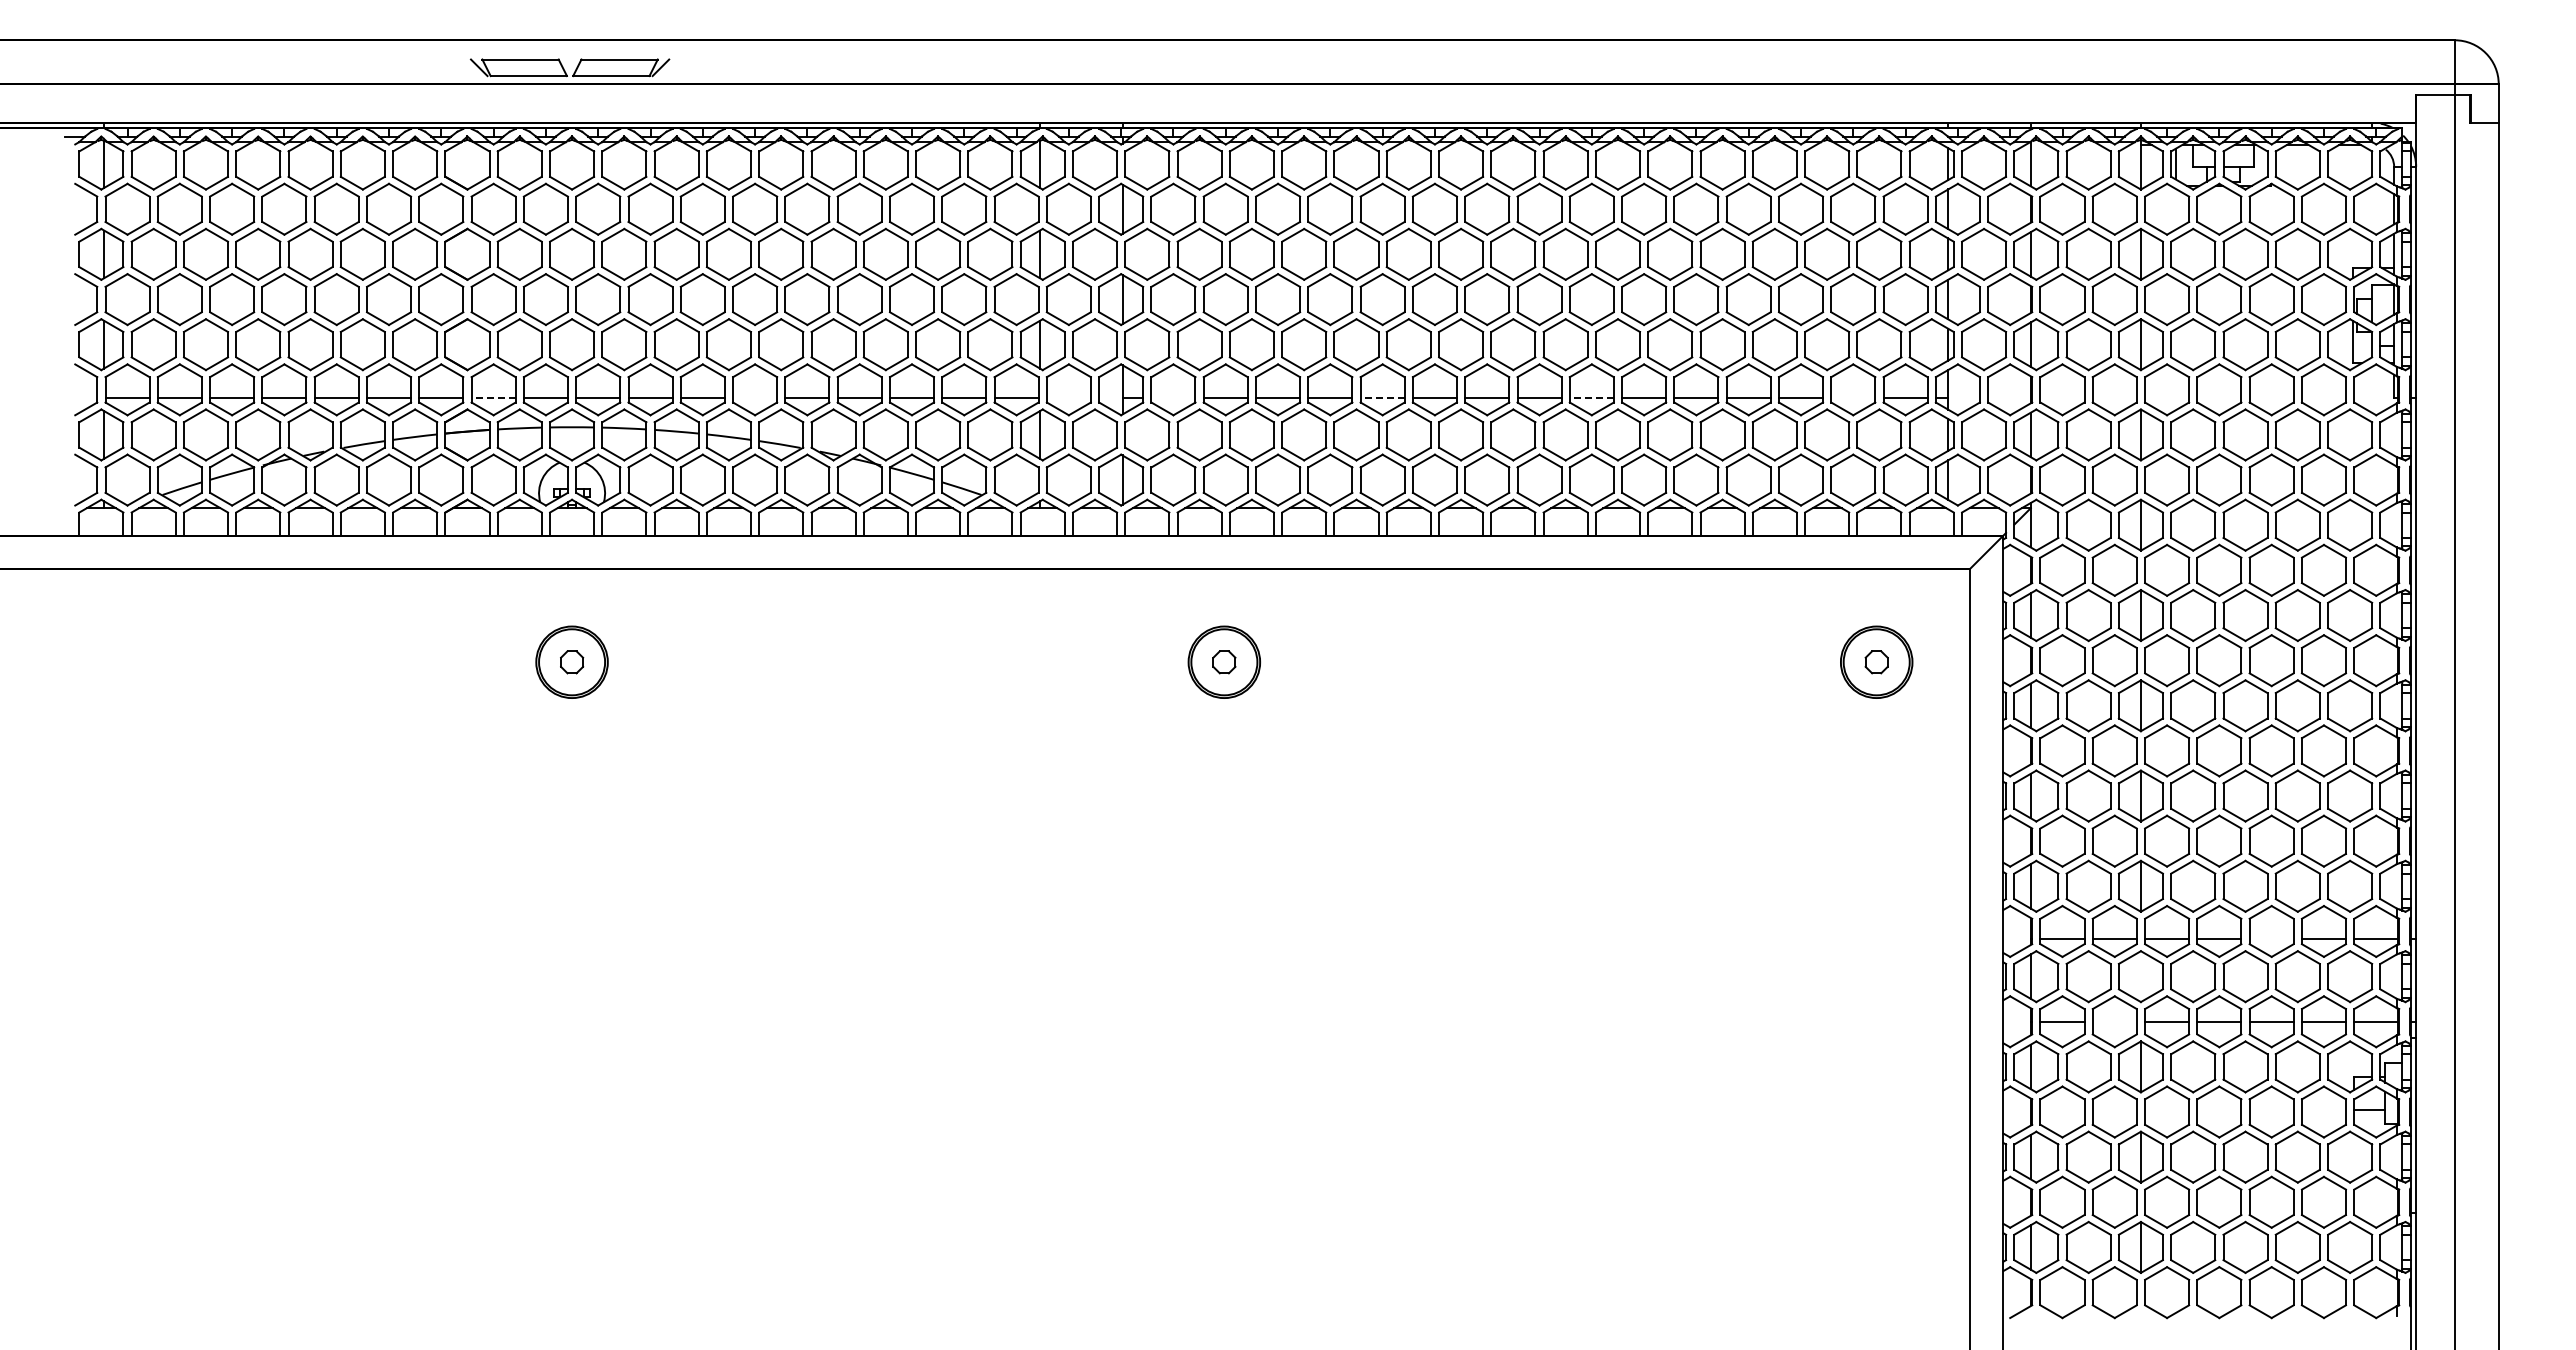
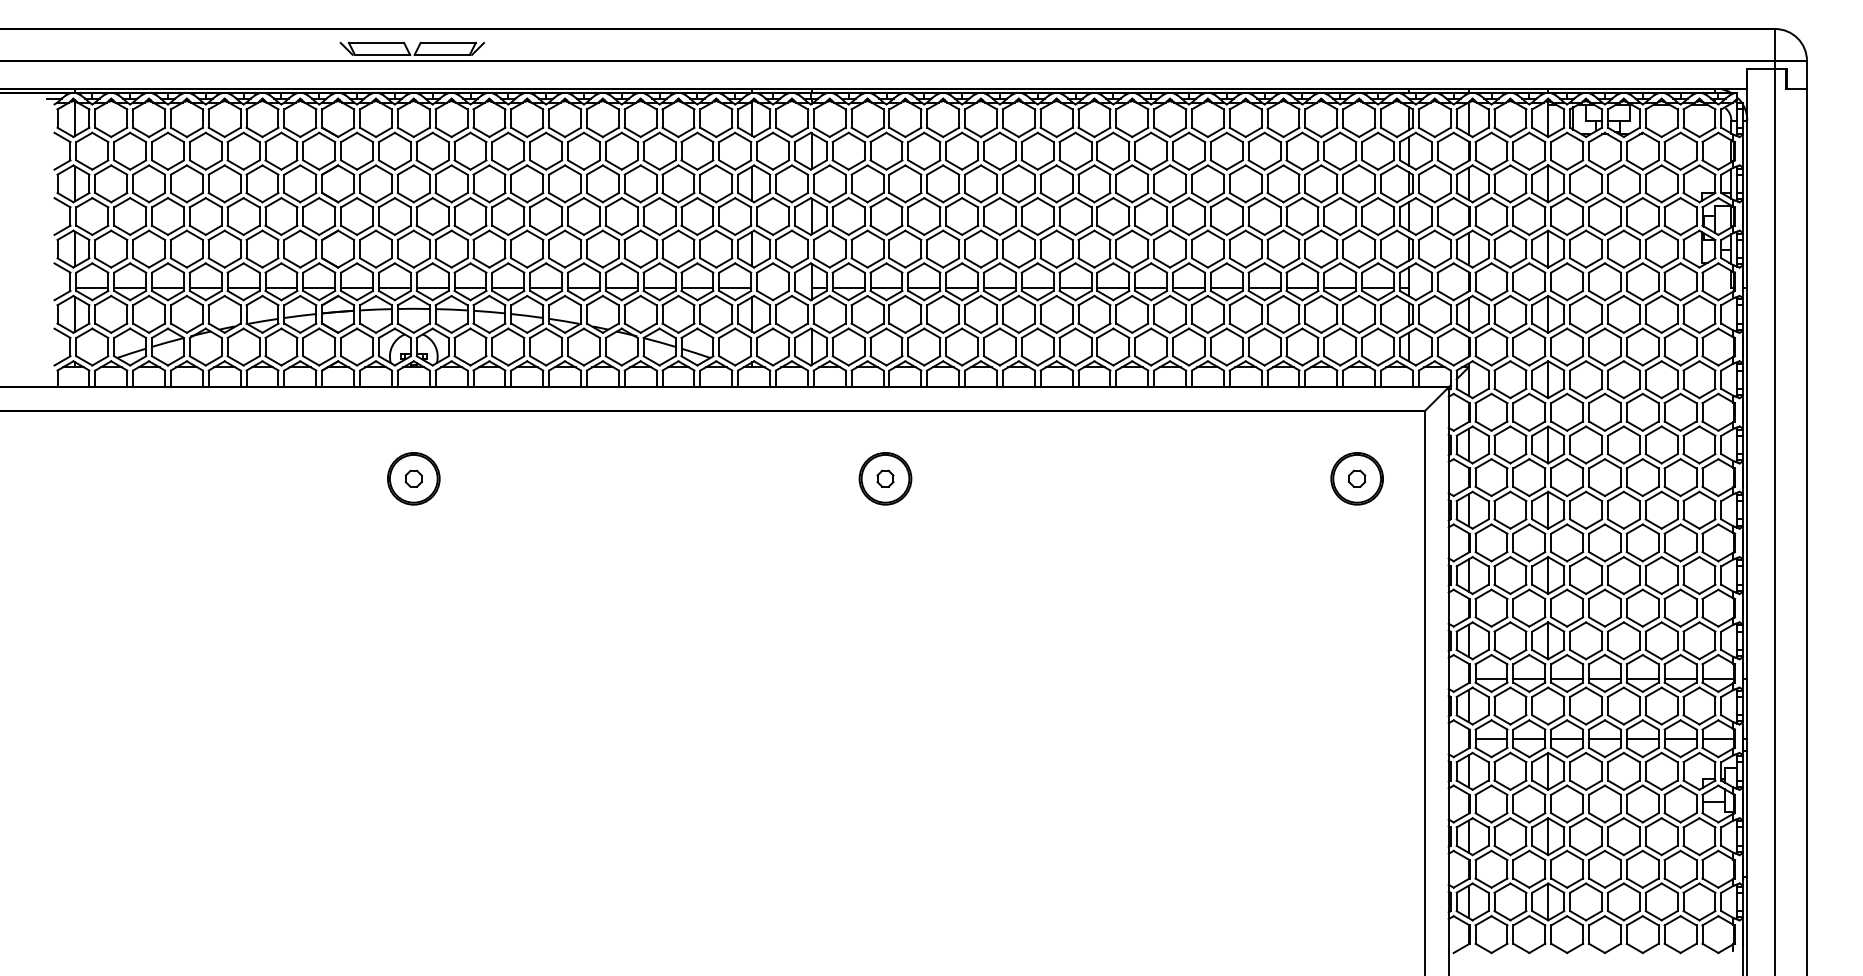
line: (493, 398) -> (356, 288), dashed -> solid
line: (755, 398) -> (546, 288), added
line: (1173, 398) -> (848, 288), added
line: (1382, 398) -> (999, 288), dashed -> solid
line: (1591, 398) -> (1150, 288), dashed -> solid
line: (1853, 398) -> (1340, 288), added
line: (2271, 939) -> (1642, 679), added
line: (2114, 1021) -> (1529, 738), added

